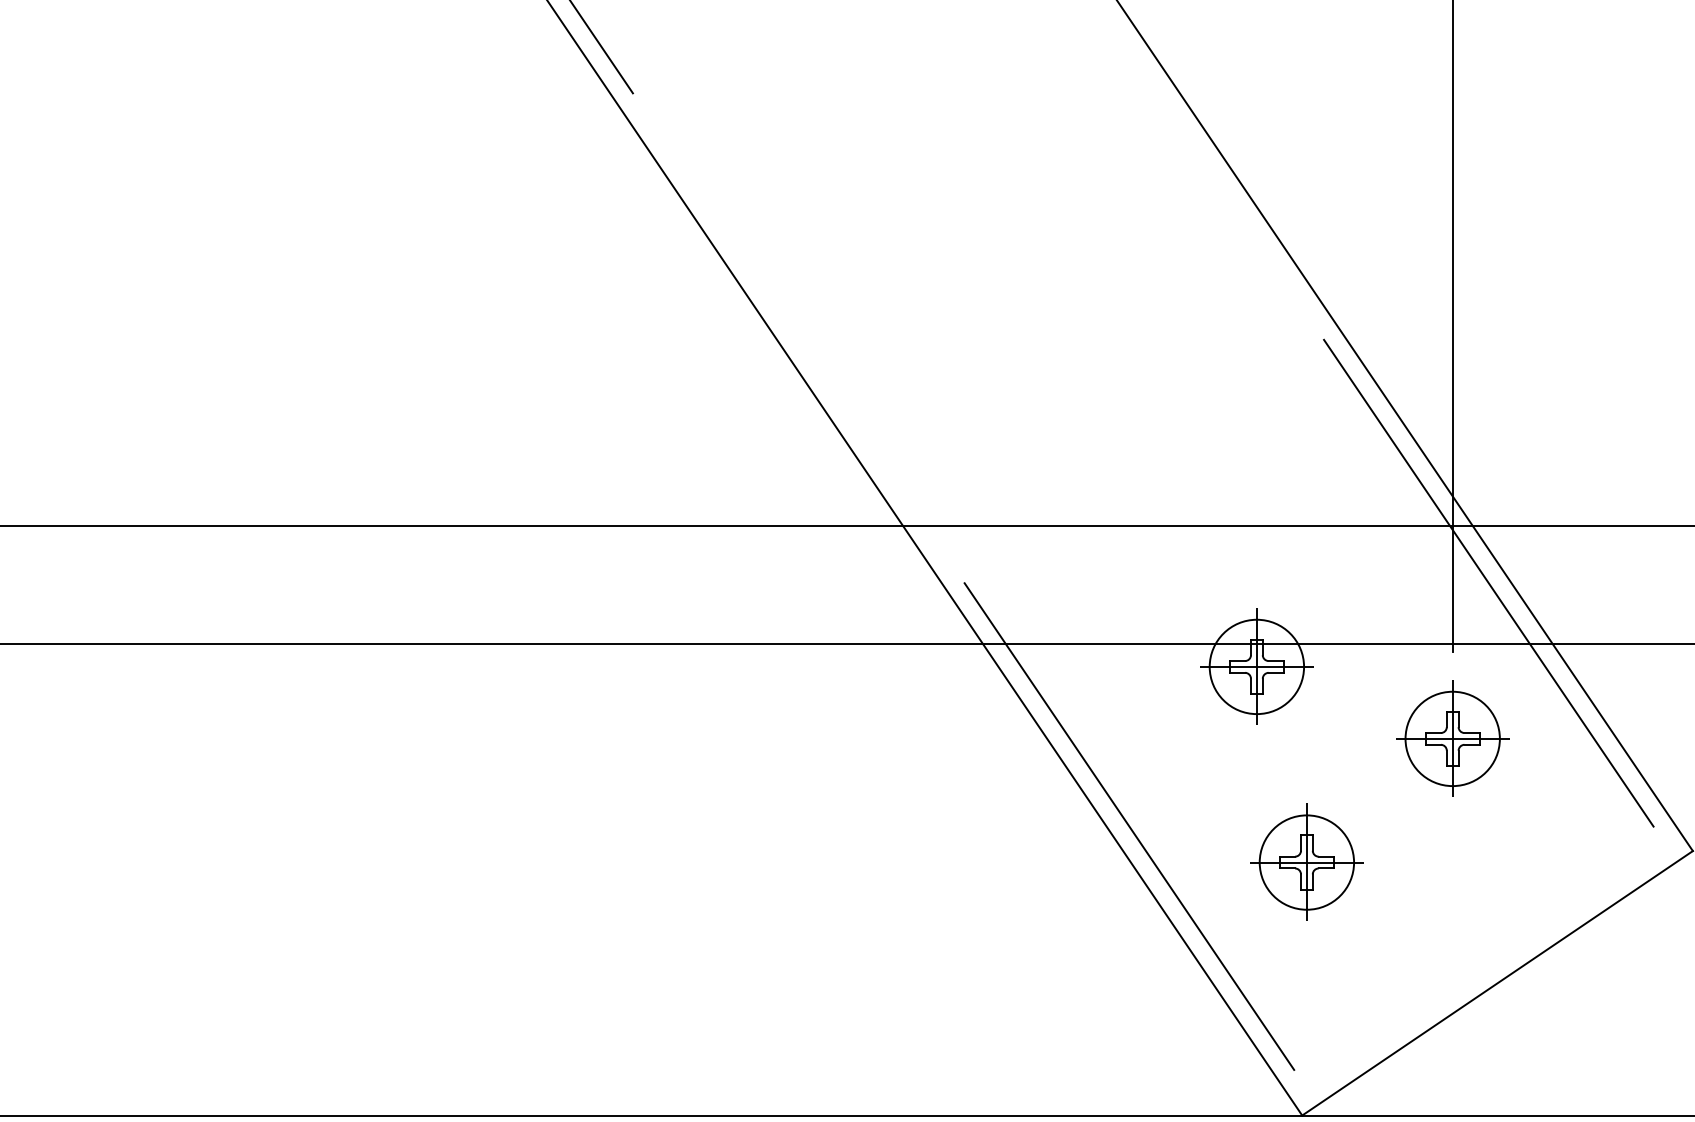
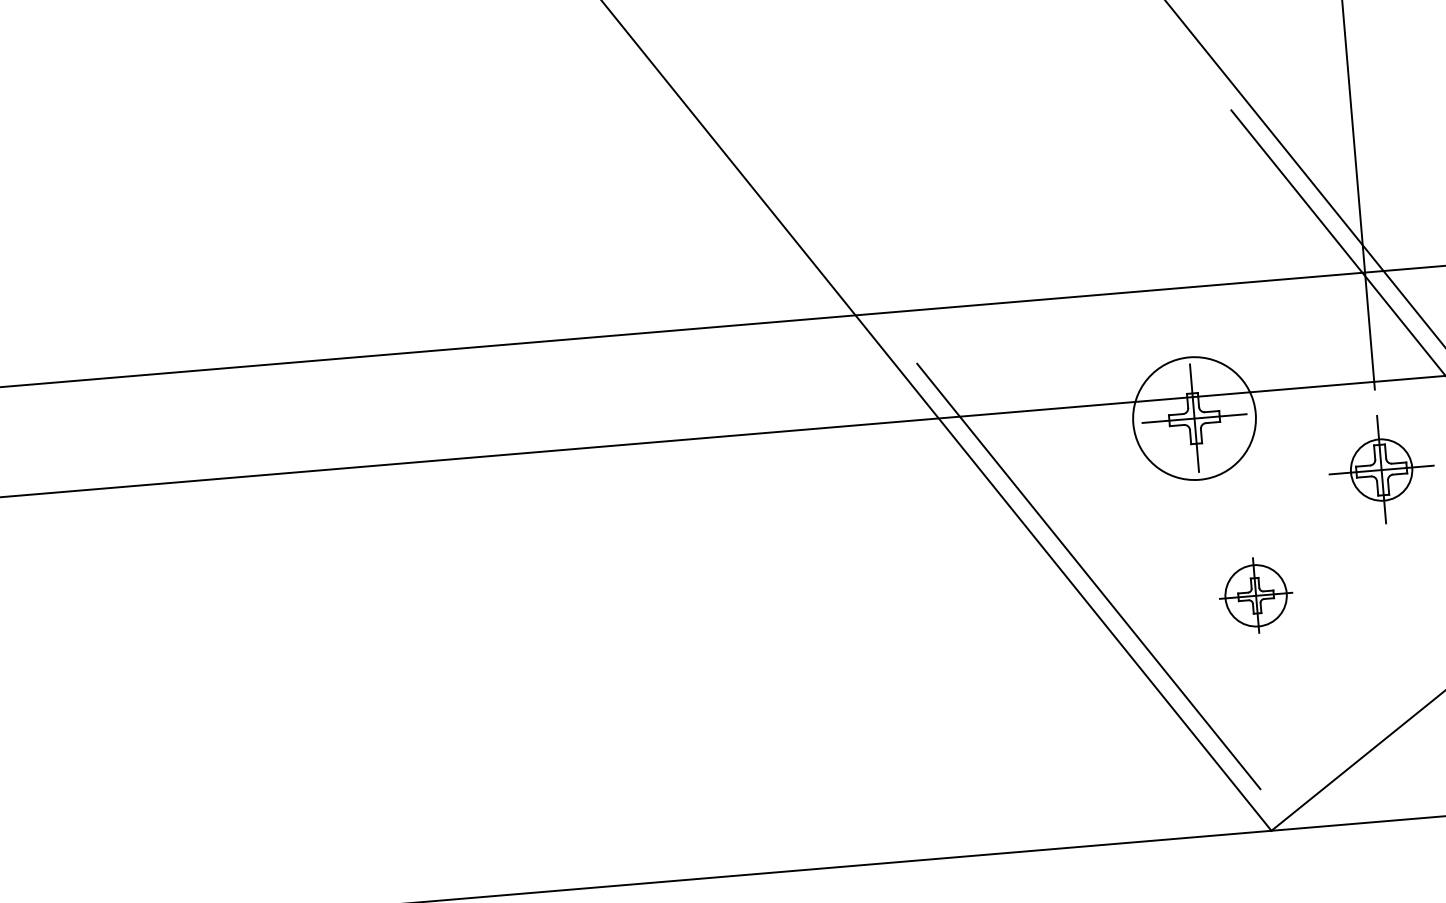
circle: (1256, 666) -> (1194, 418), size x1.4
circle: (1452, 738) -> (1381, 469), size x0.7
part: (1306, 861) -> (1255, 595), size x0.7

